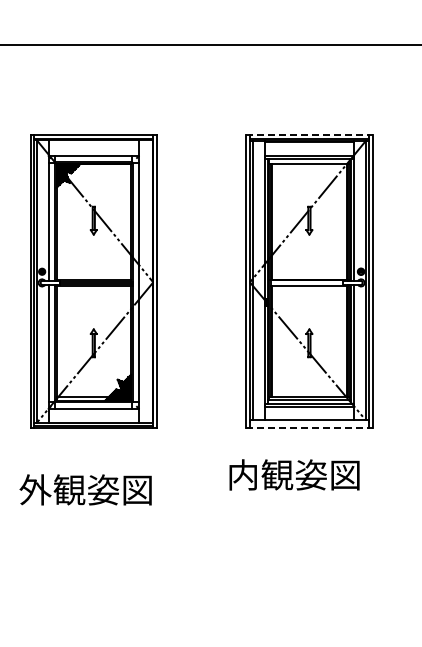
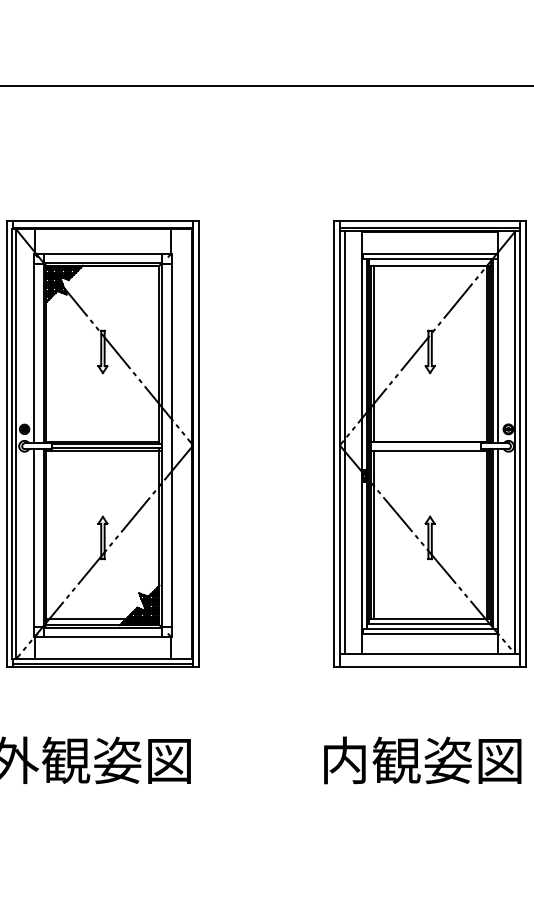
line: (309, 134) -> (430, 221), dashed -> solid
line: (309, 428) -> (430, 667), dashed -> solid
text: (294, 474) -> (422, 759), moved

